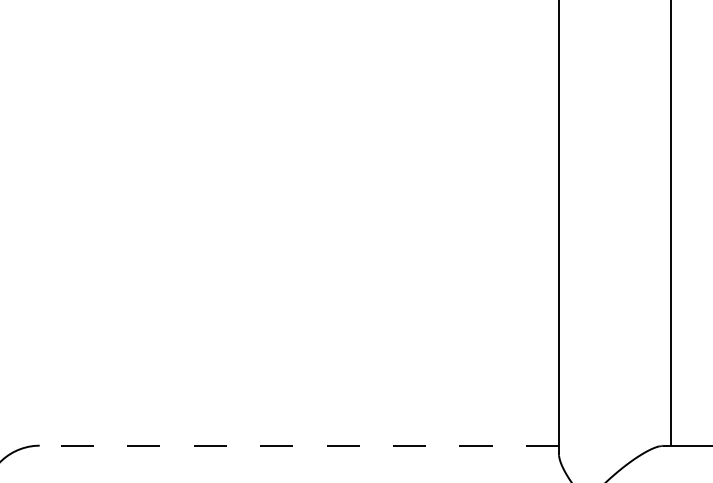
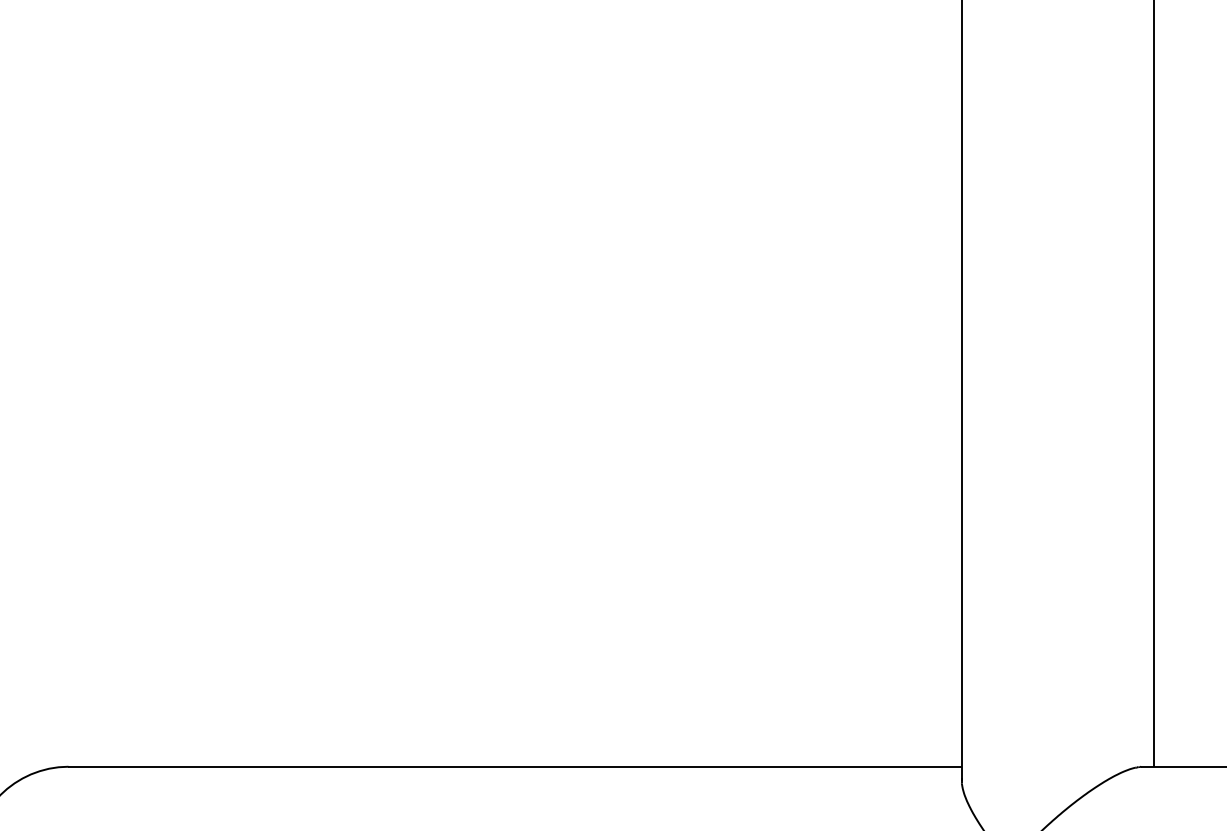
line: (299, 445) -> (515, 766), dashed -> solid

